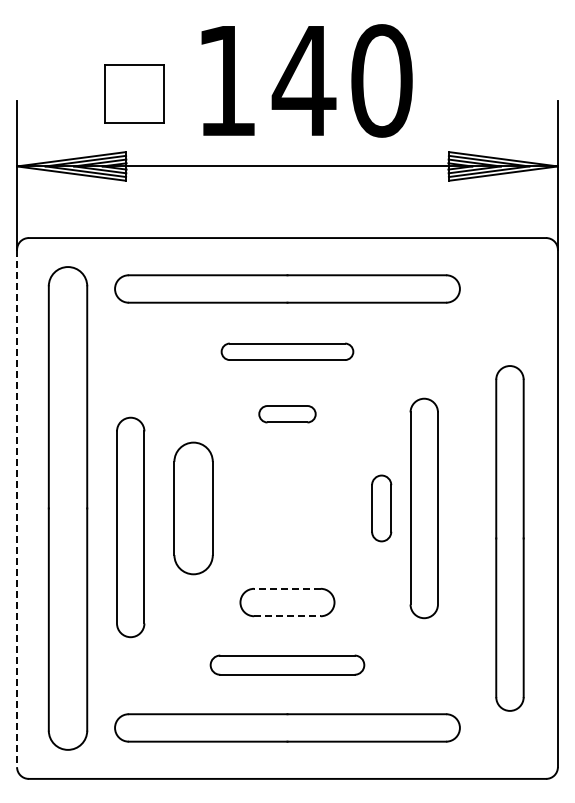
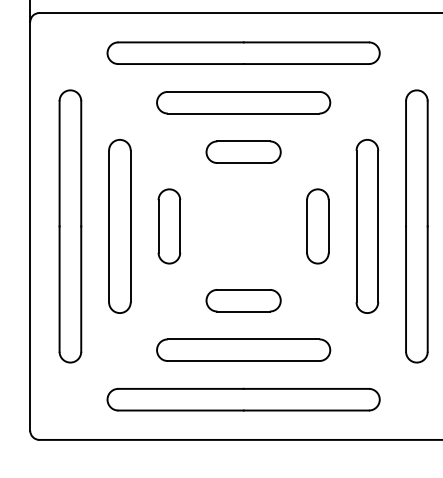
part: (287, 351) -> (243, 102), size x1.67
part: (287, 413) -> (243, 151), size x1.67
line: (17, 508) -> (30, 226), dashed -> solid
part: (67, 508) -> (70, 226), size x0.71
part: (192, 508) -> (168, 226), size x0.71
part: (381, 508) -> (317, 226), size x1.43
part: (423, 508) -> (366, 226), moved
part: (130, 527) -> (119, 226), moved
part: (509, 538) -> (416, 226), moved
line: (287, 588) -> (243, 289), dashed -> solid
line: (287, 616) -> (243, 311), dashed -> solid
part: (287, 664) -> (243, 349), size x1.43

